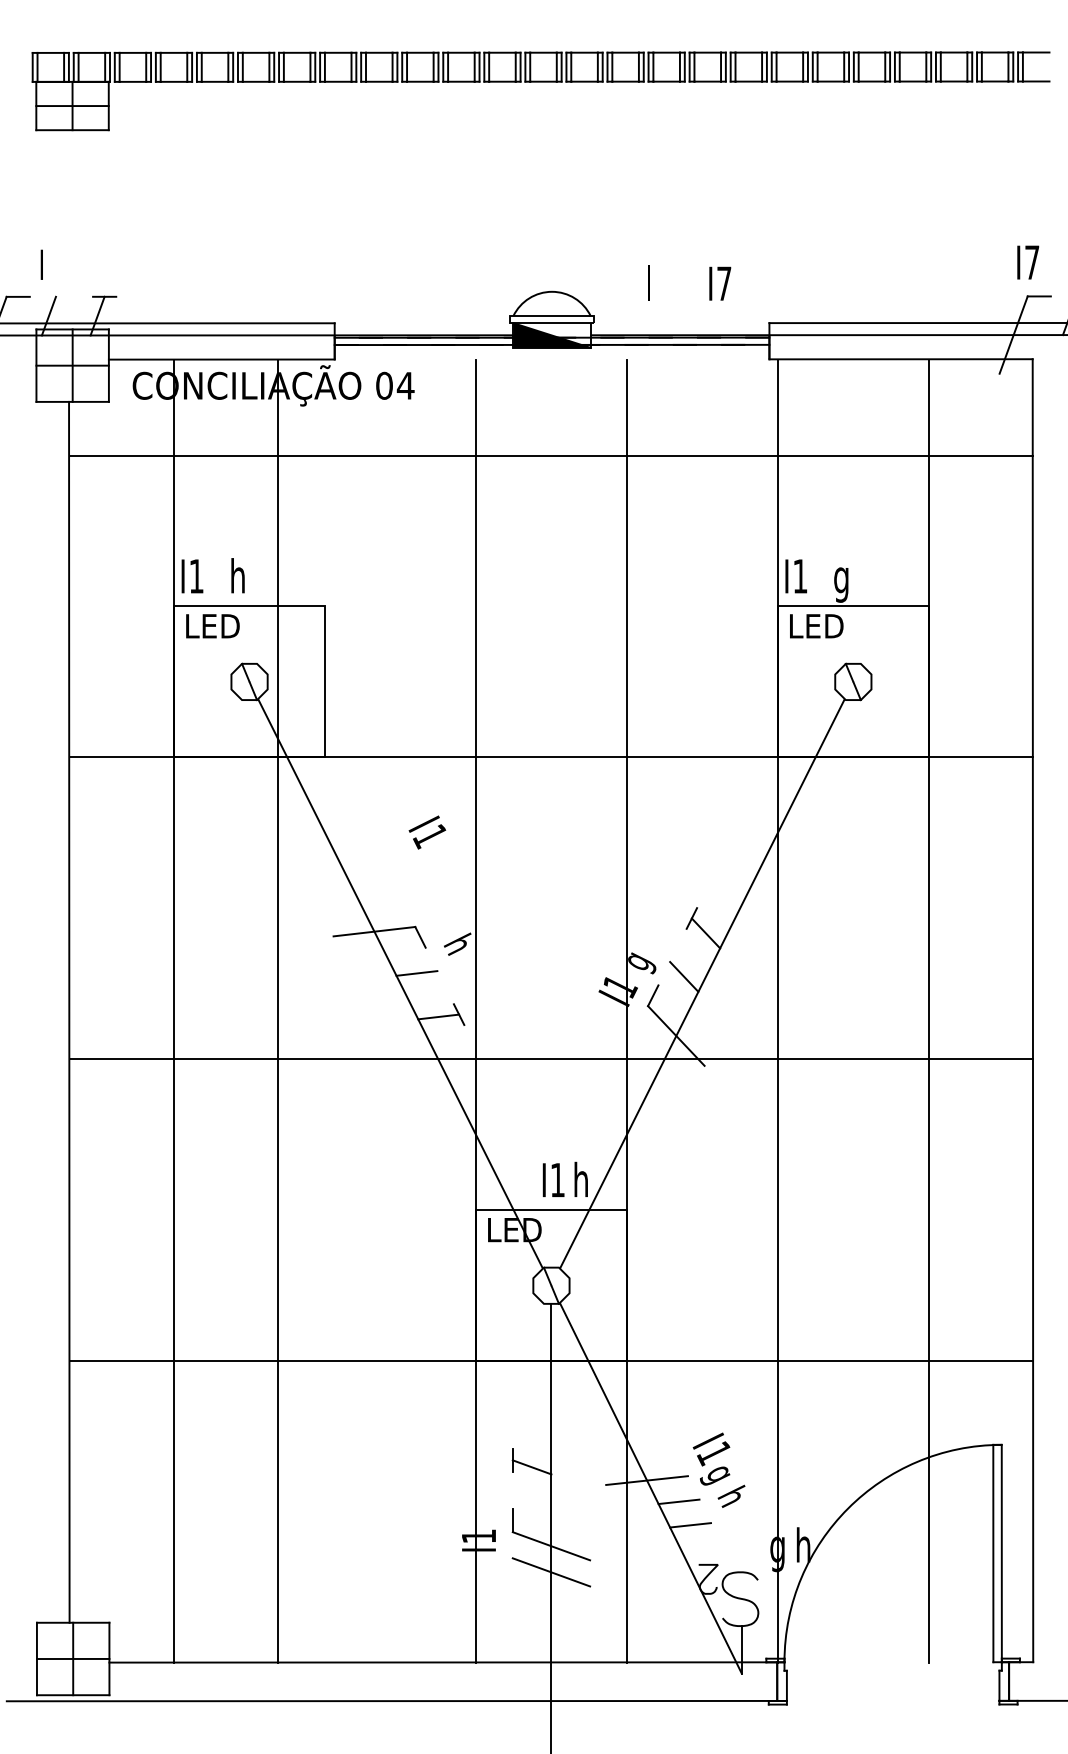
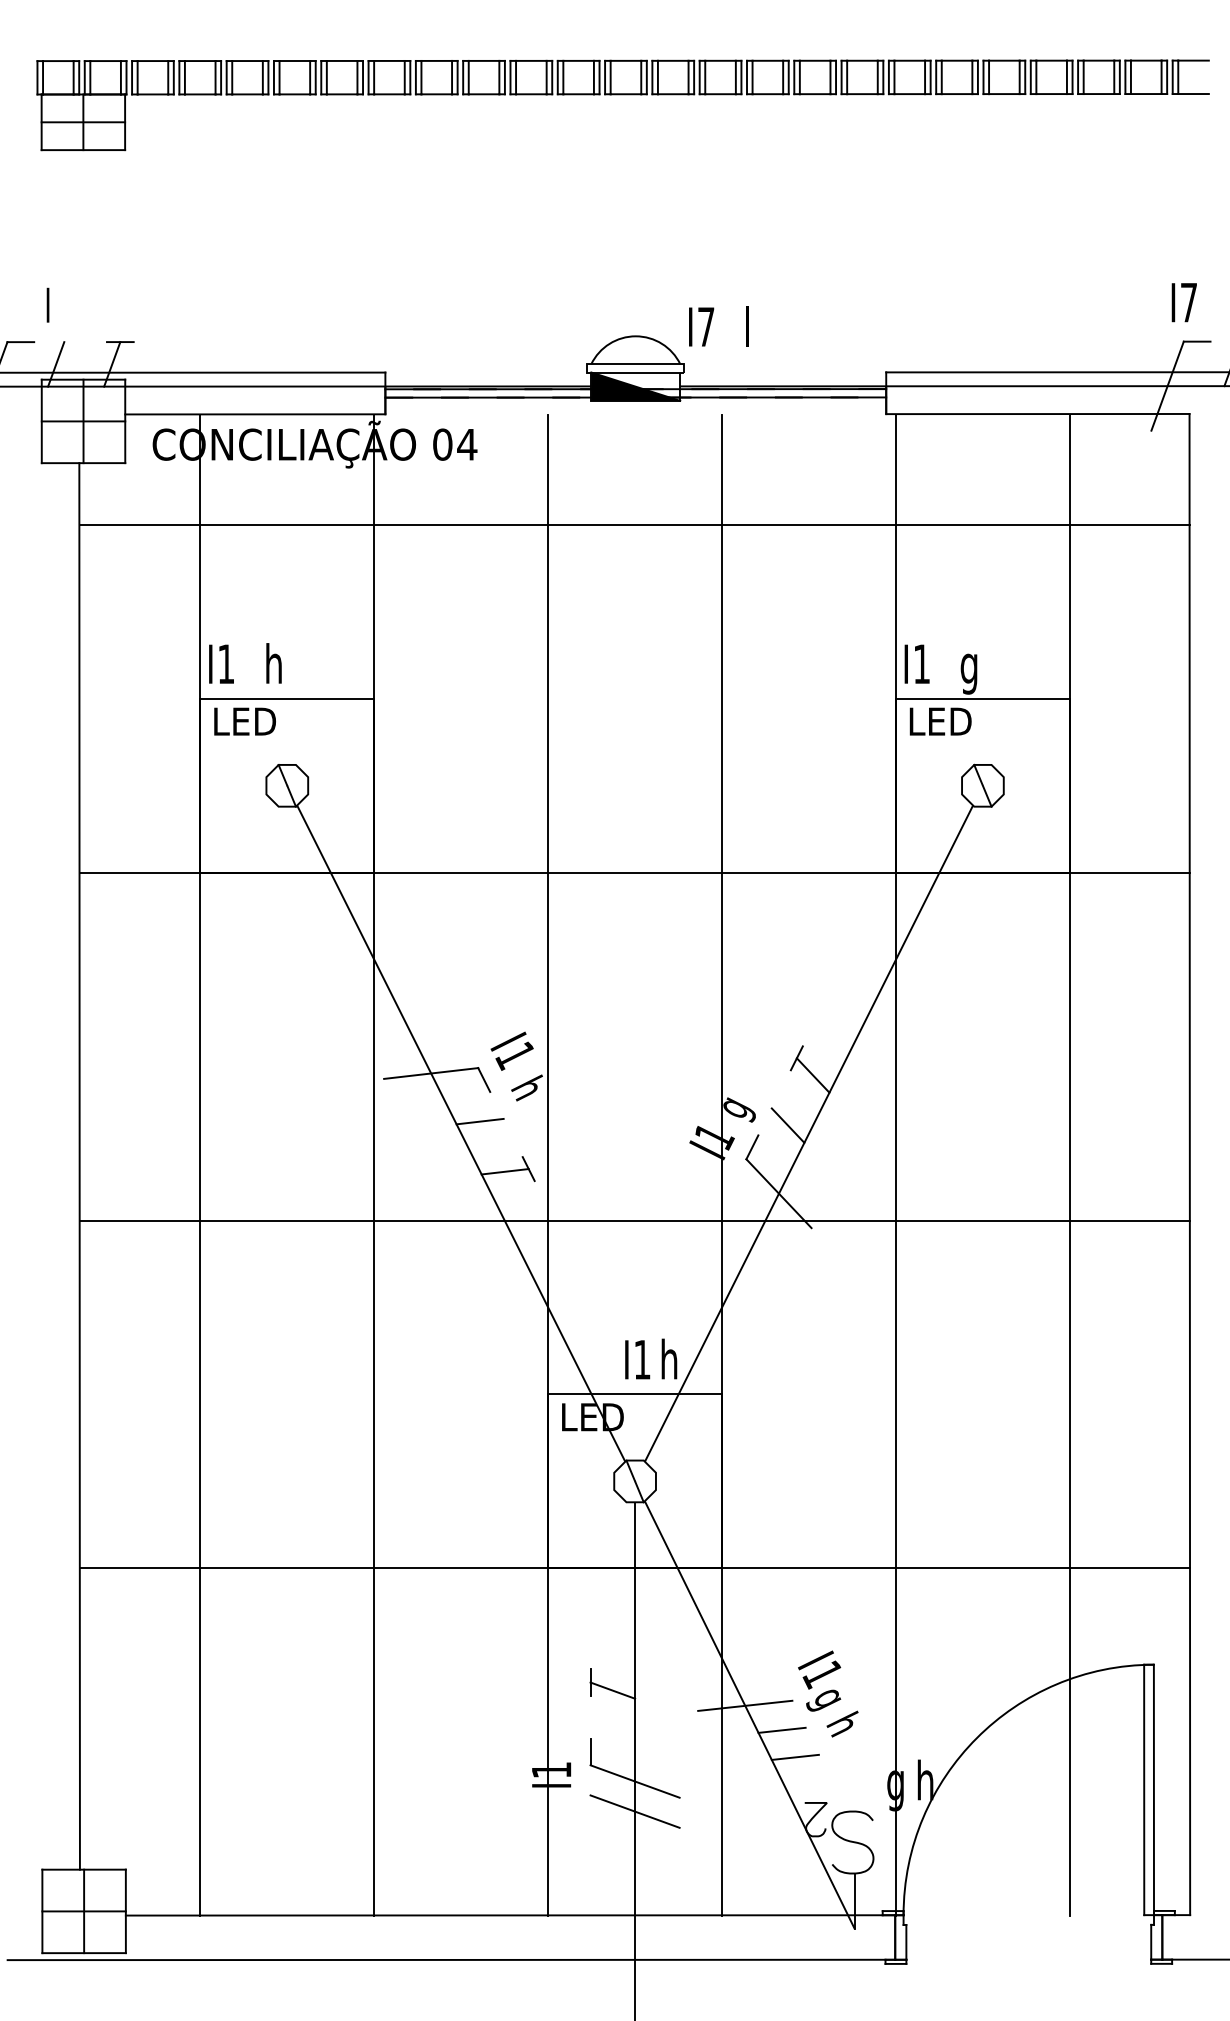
text: (720, 283) -> (701, 326), moved
text: (426, 831) -> (511, 1050), moved
line: (278, 1011) -> (374, 1165), moved

